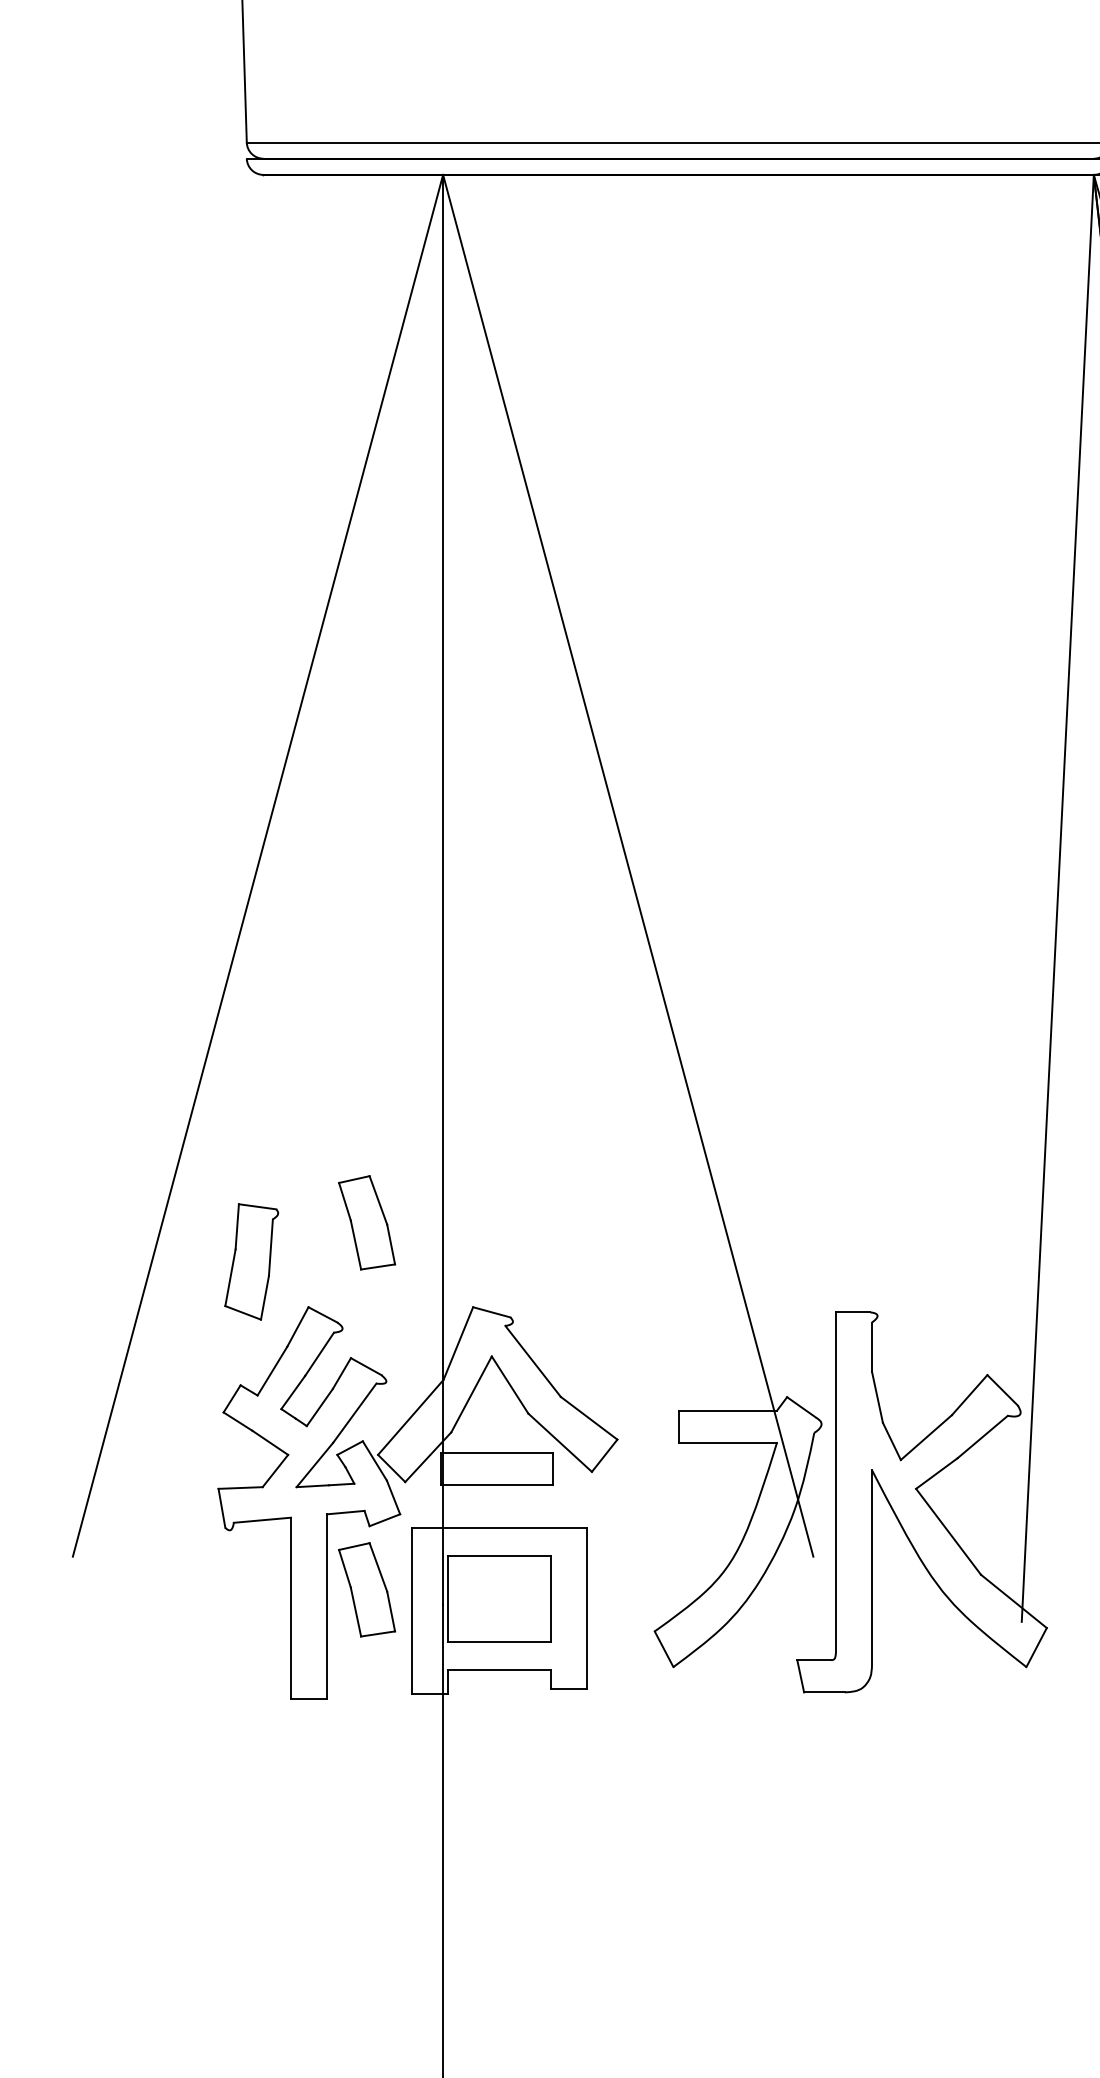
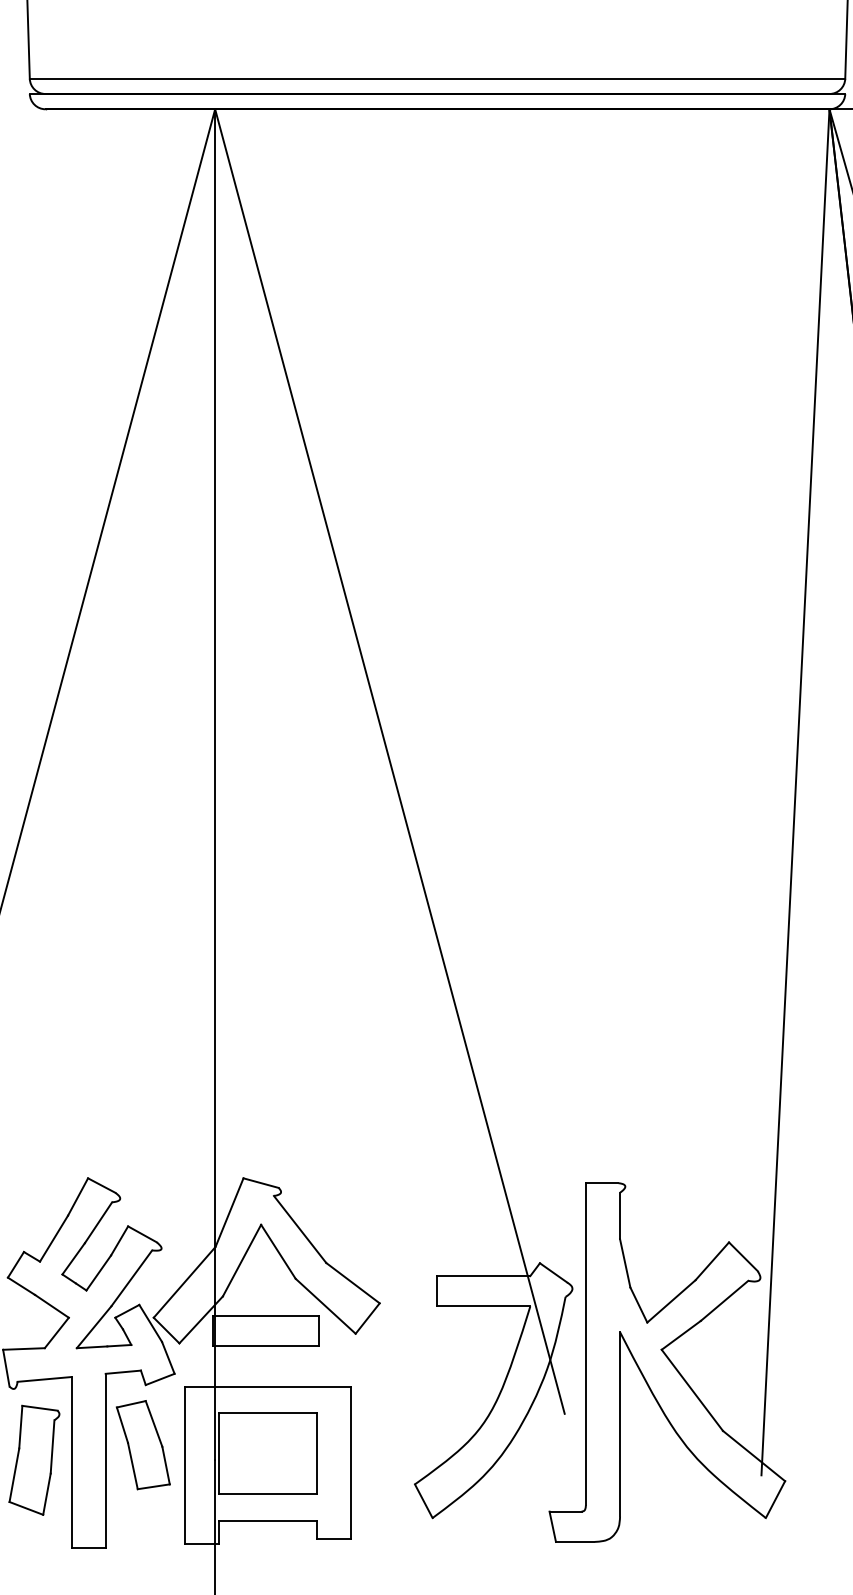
part: (367, 1222) -> (143, 1098), removed
part: (251, 1261) -> (34, 1459), moved

